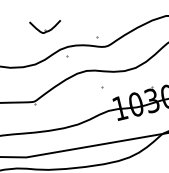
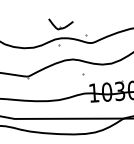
part: (45, 26) -> (60, 24), moved

